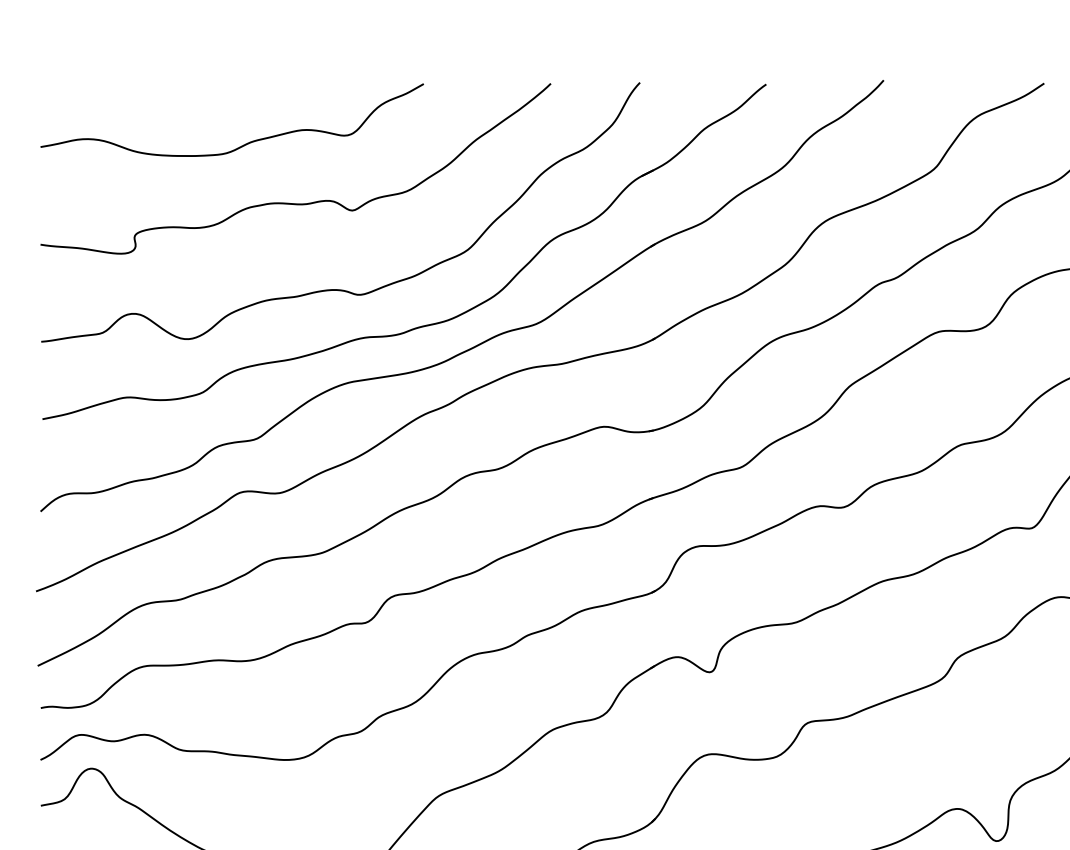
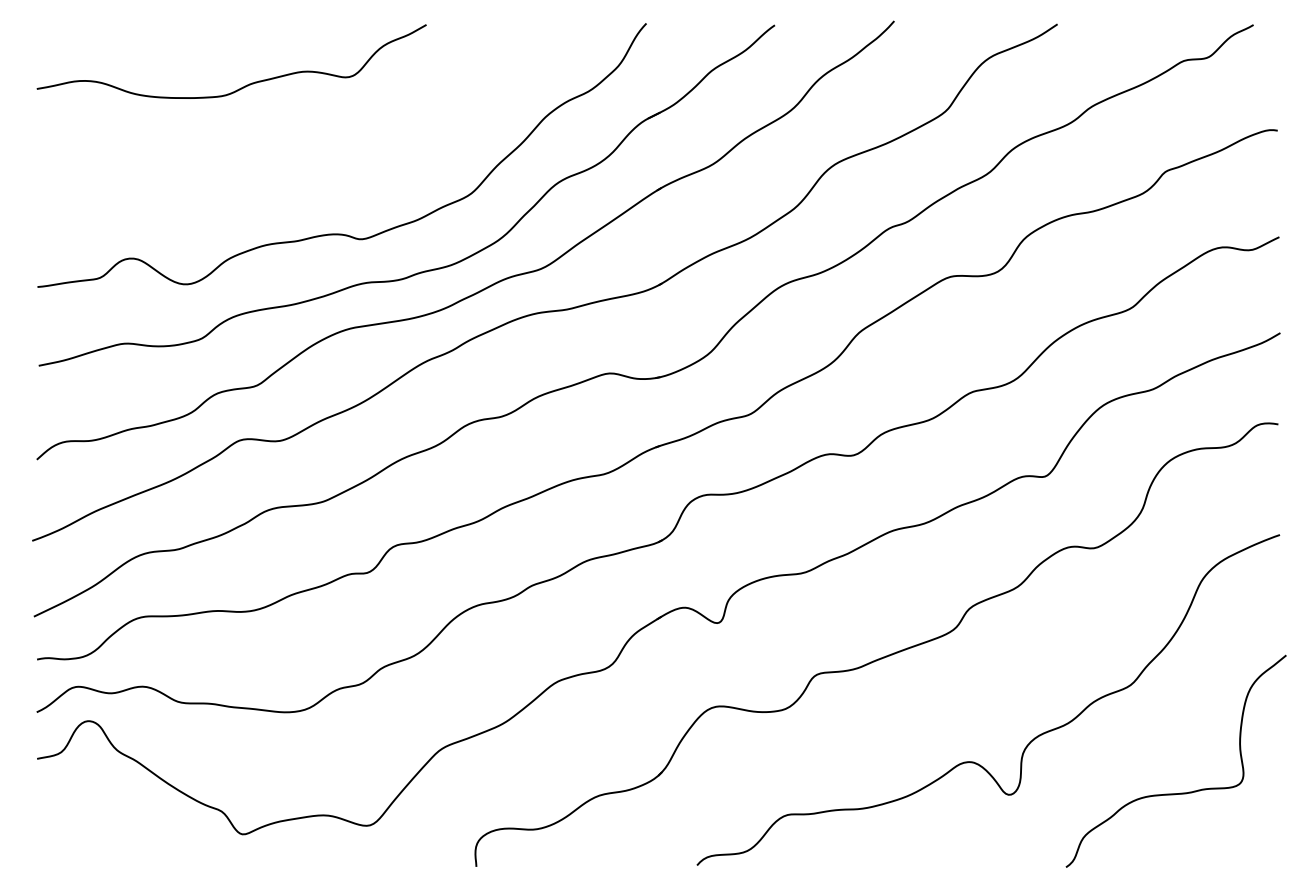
curve: (291, 202) -> (291, 145), removed

